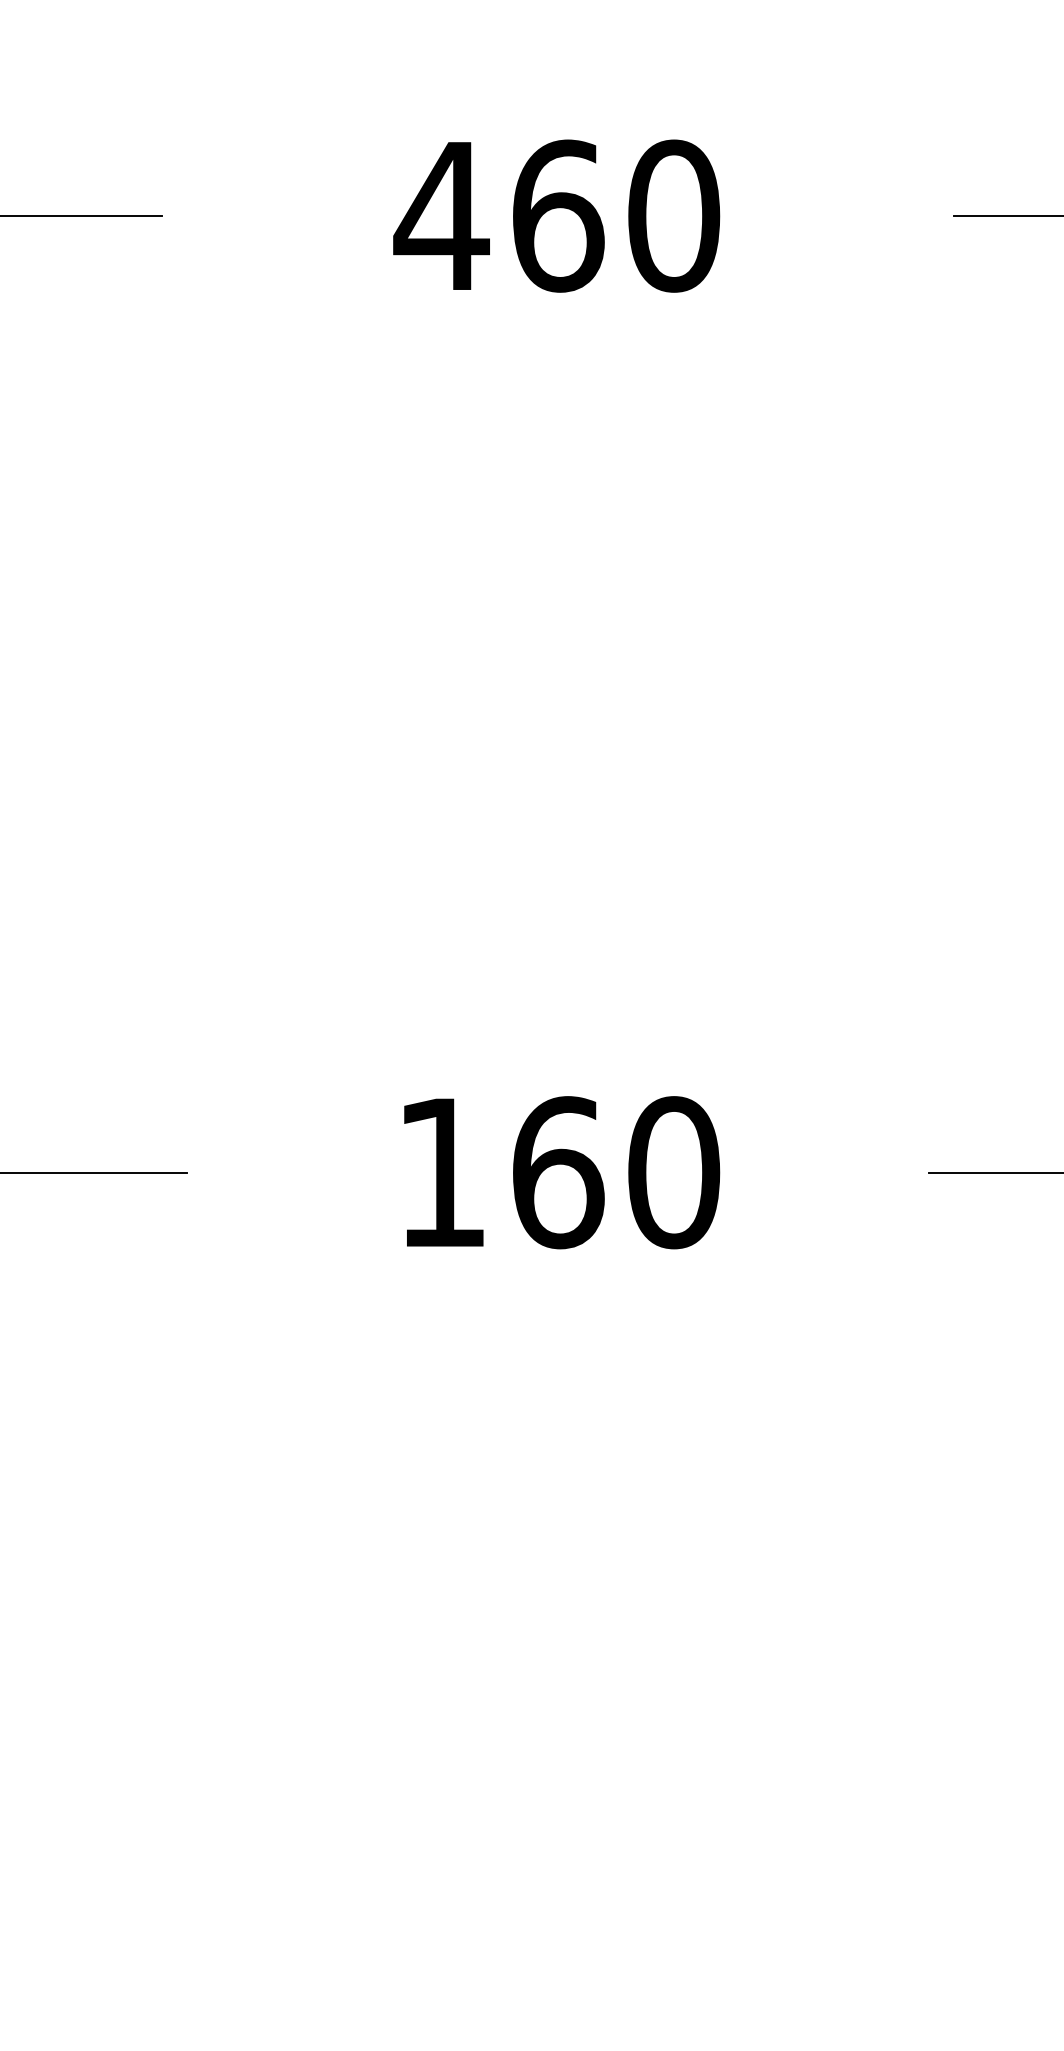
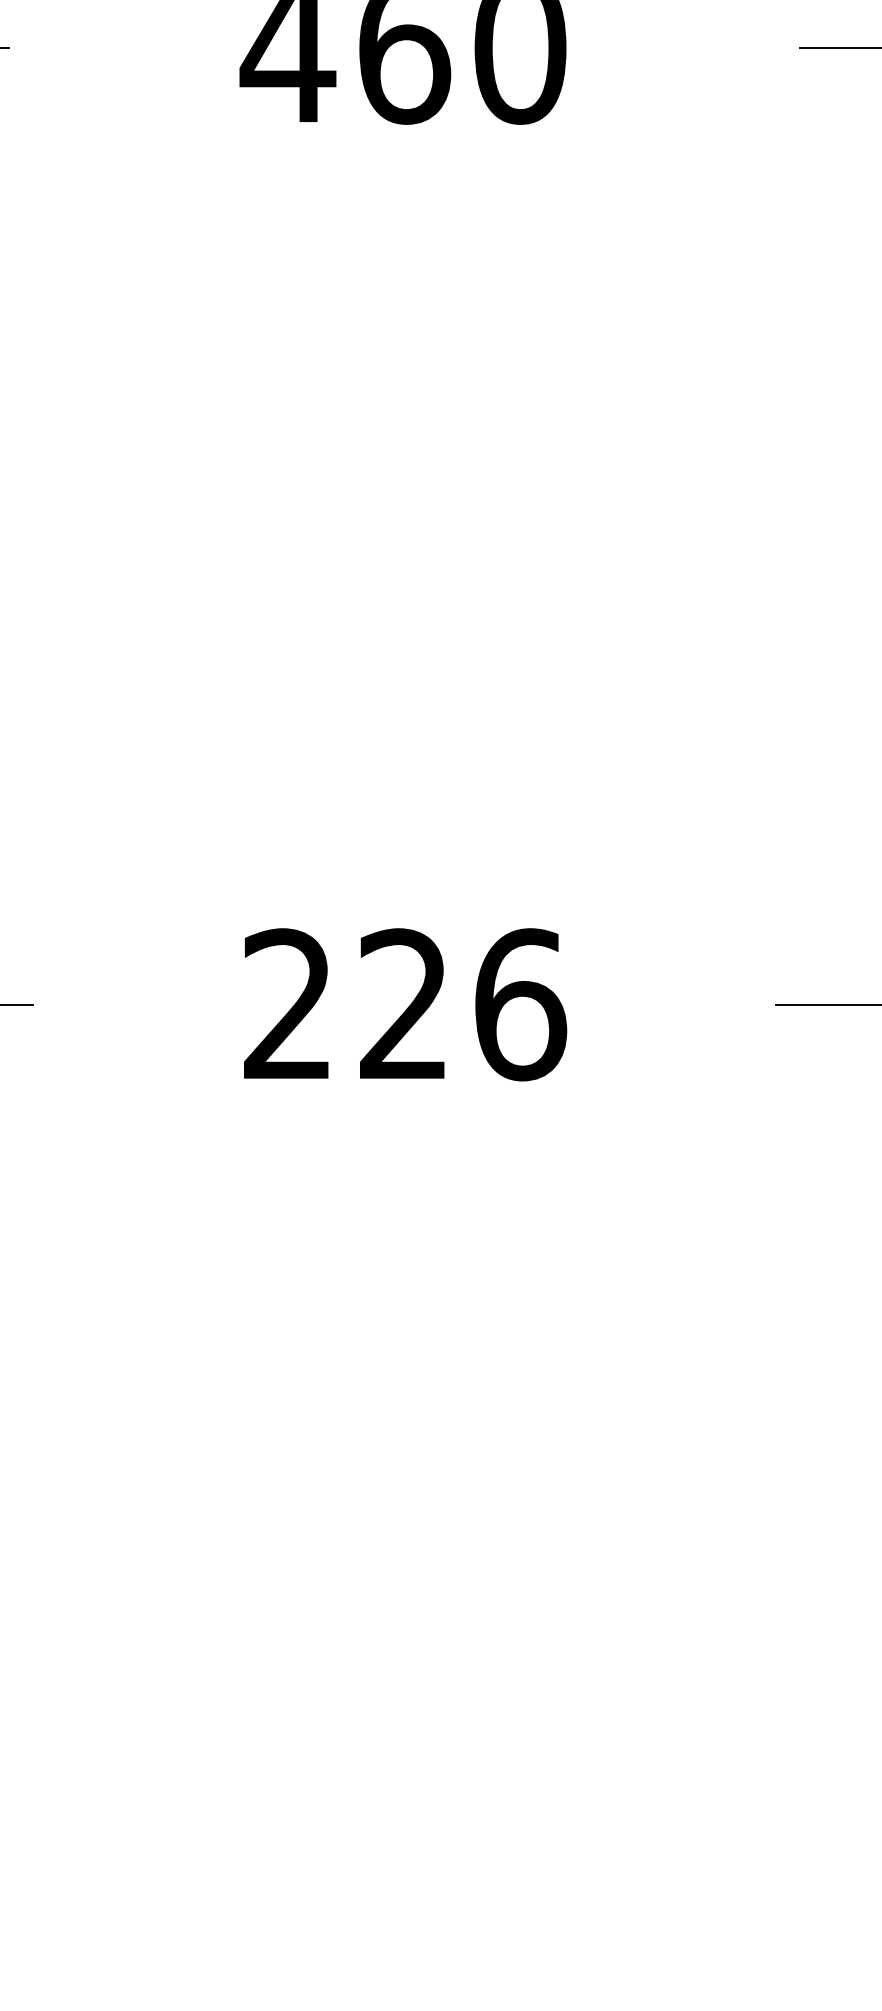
text: (558, 1172) -> (404, 1004), 160 -> 226

